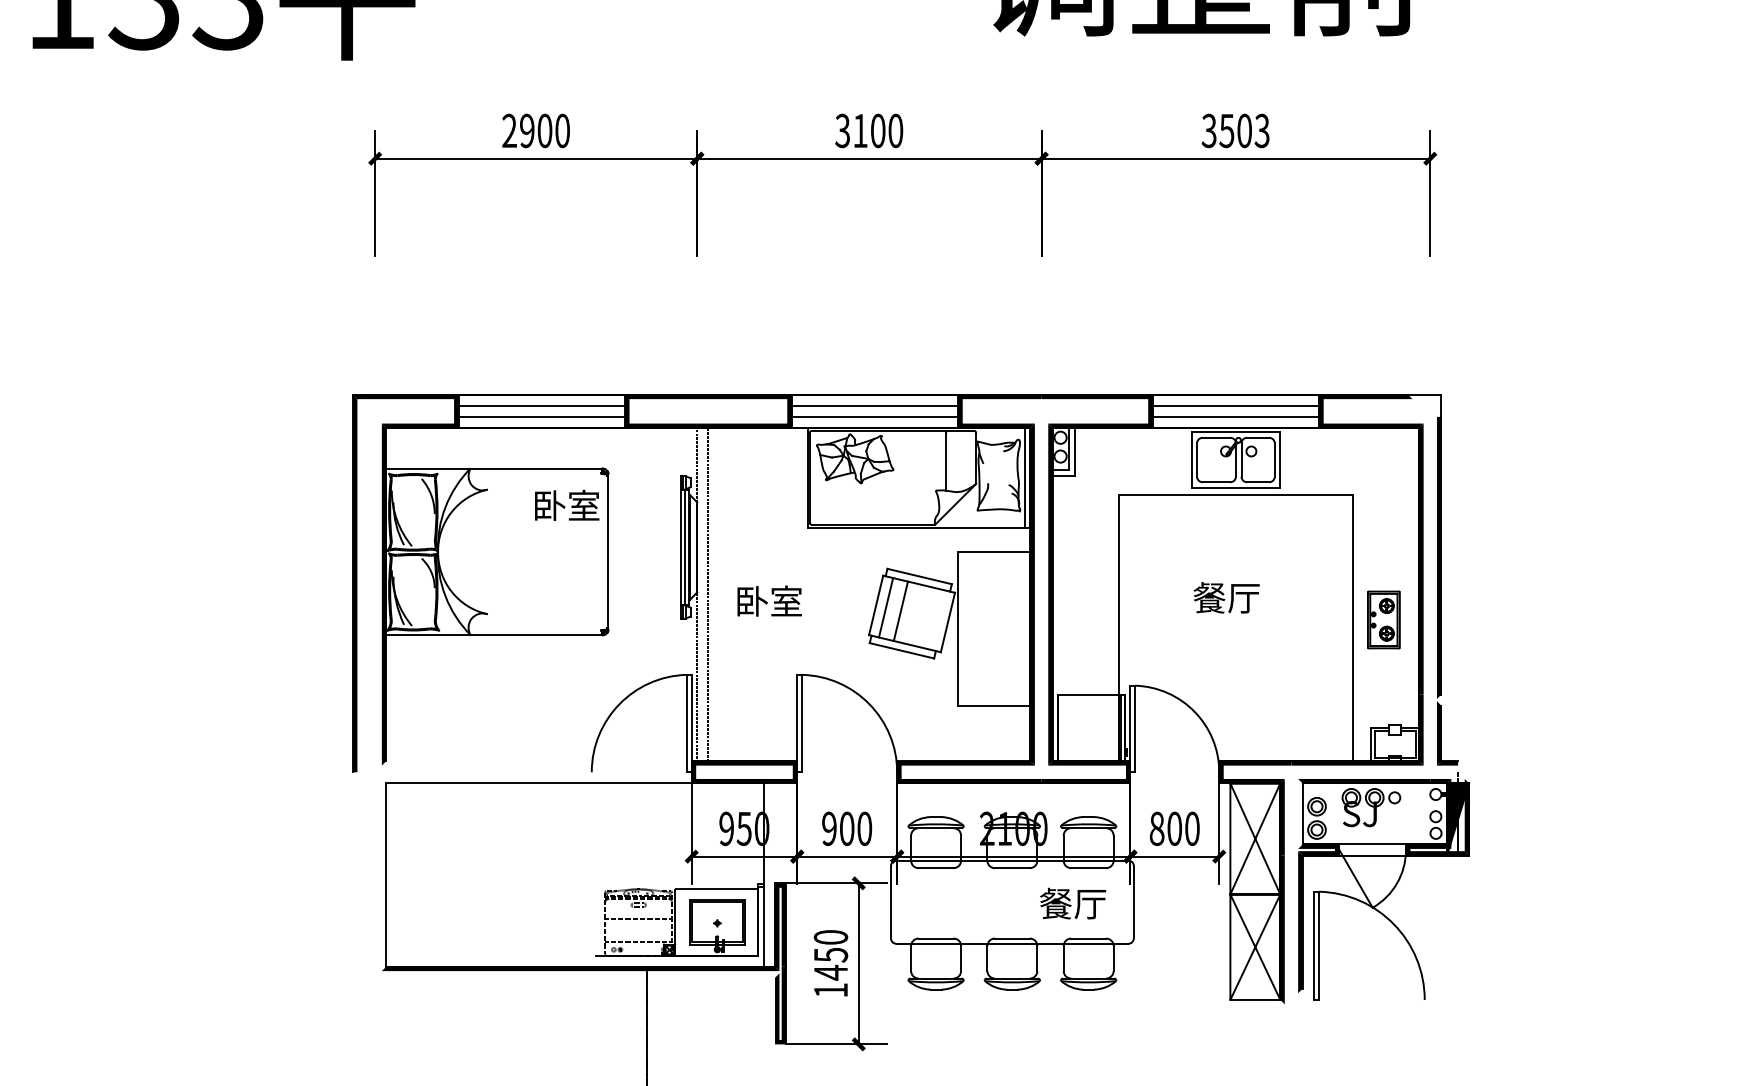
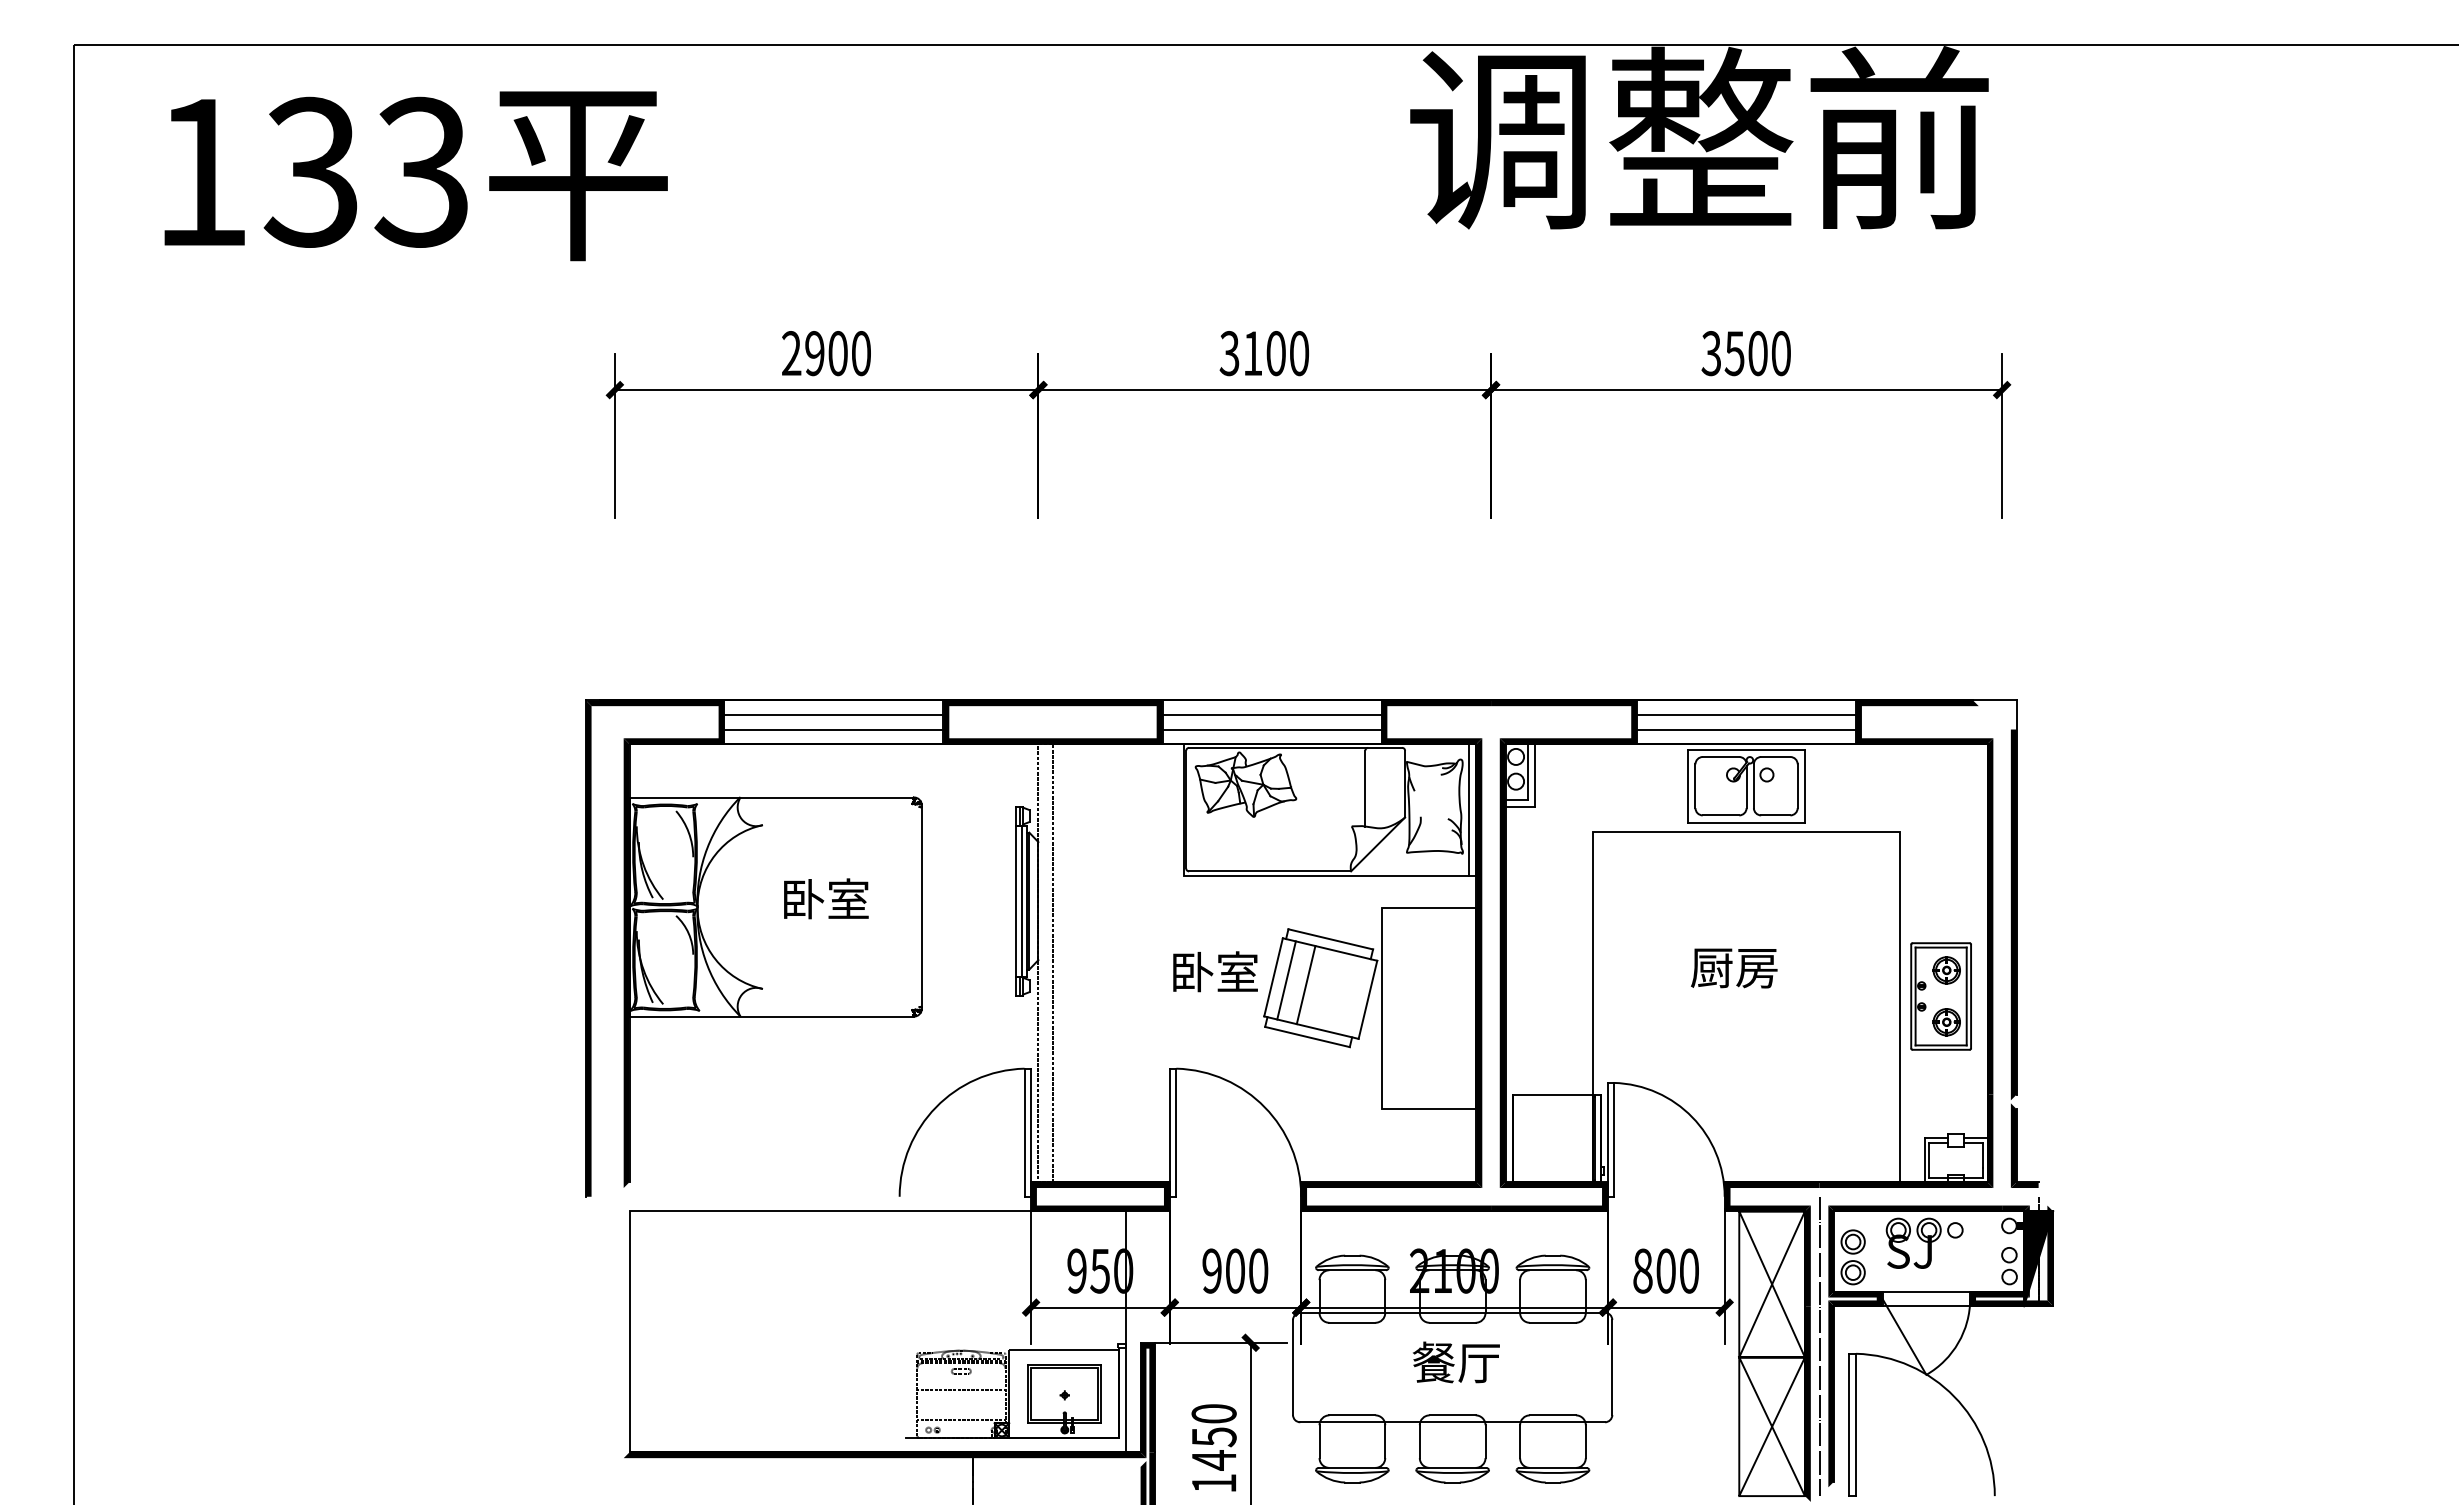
text: (1261, 130) -> (1780, 353), 3503 -> 3500
text: (567, 505) -> (826, 898), moved
text: (1225, 597) -> (1733, 967), 餐厅 -> 厨房
text: (769, 600) -> (1215, 971), moved
part: (1383, 619) -> (1940, 996), size x1.43
fill: (1300, 813) -> (1831, 1251), added
line: (1291, 886) -> (1819, 1346), added
text: (1073, 903) -> (1456, 1362), moved

